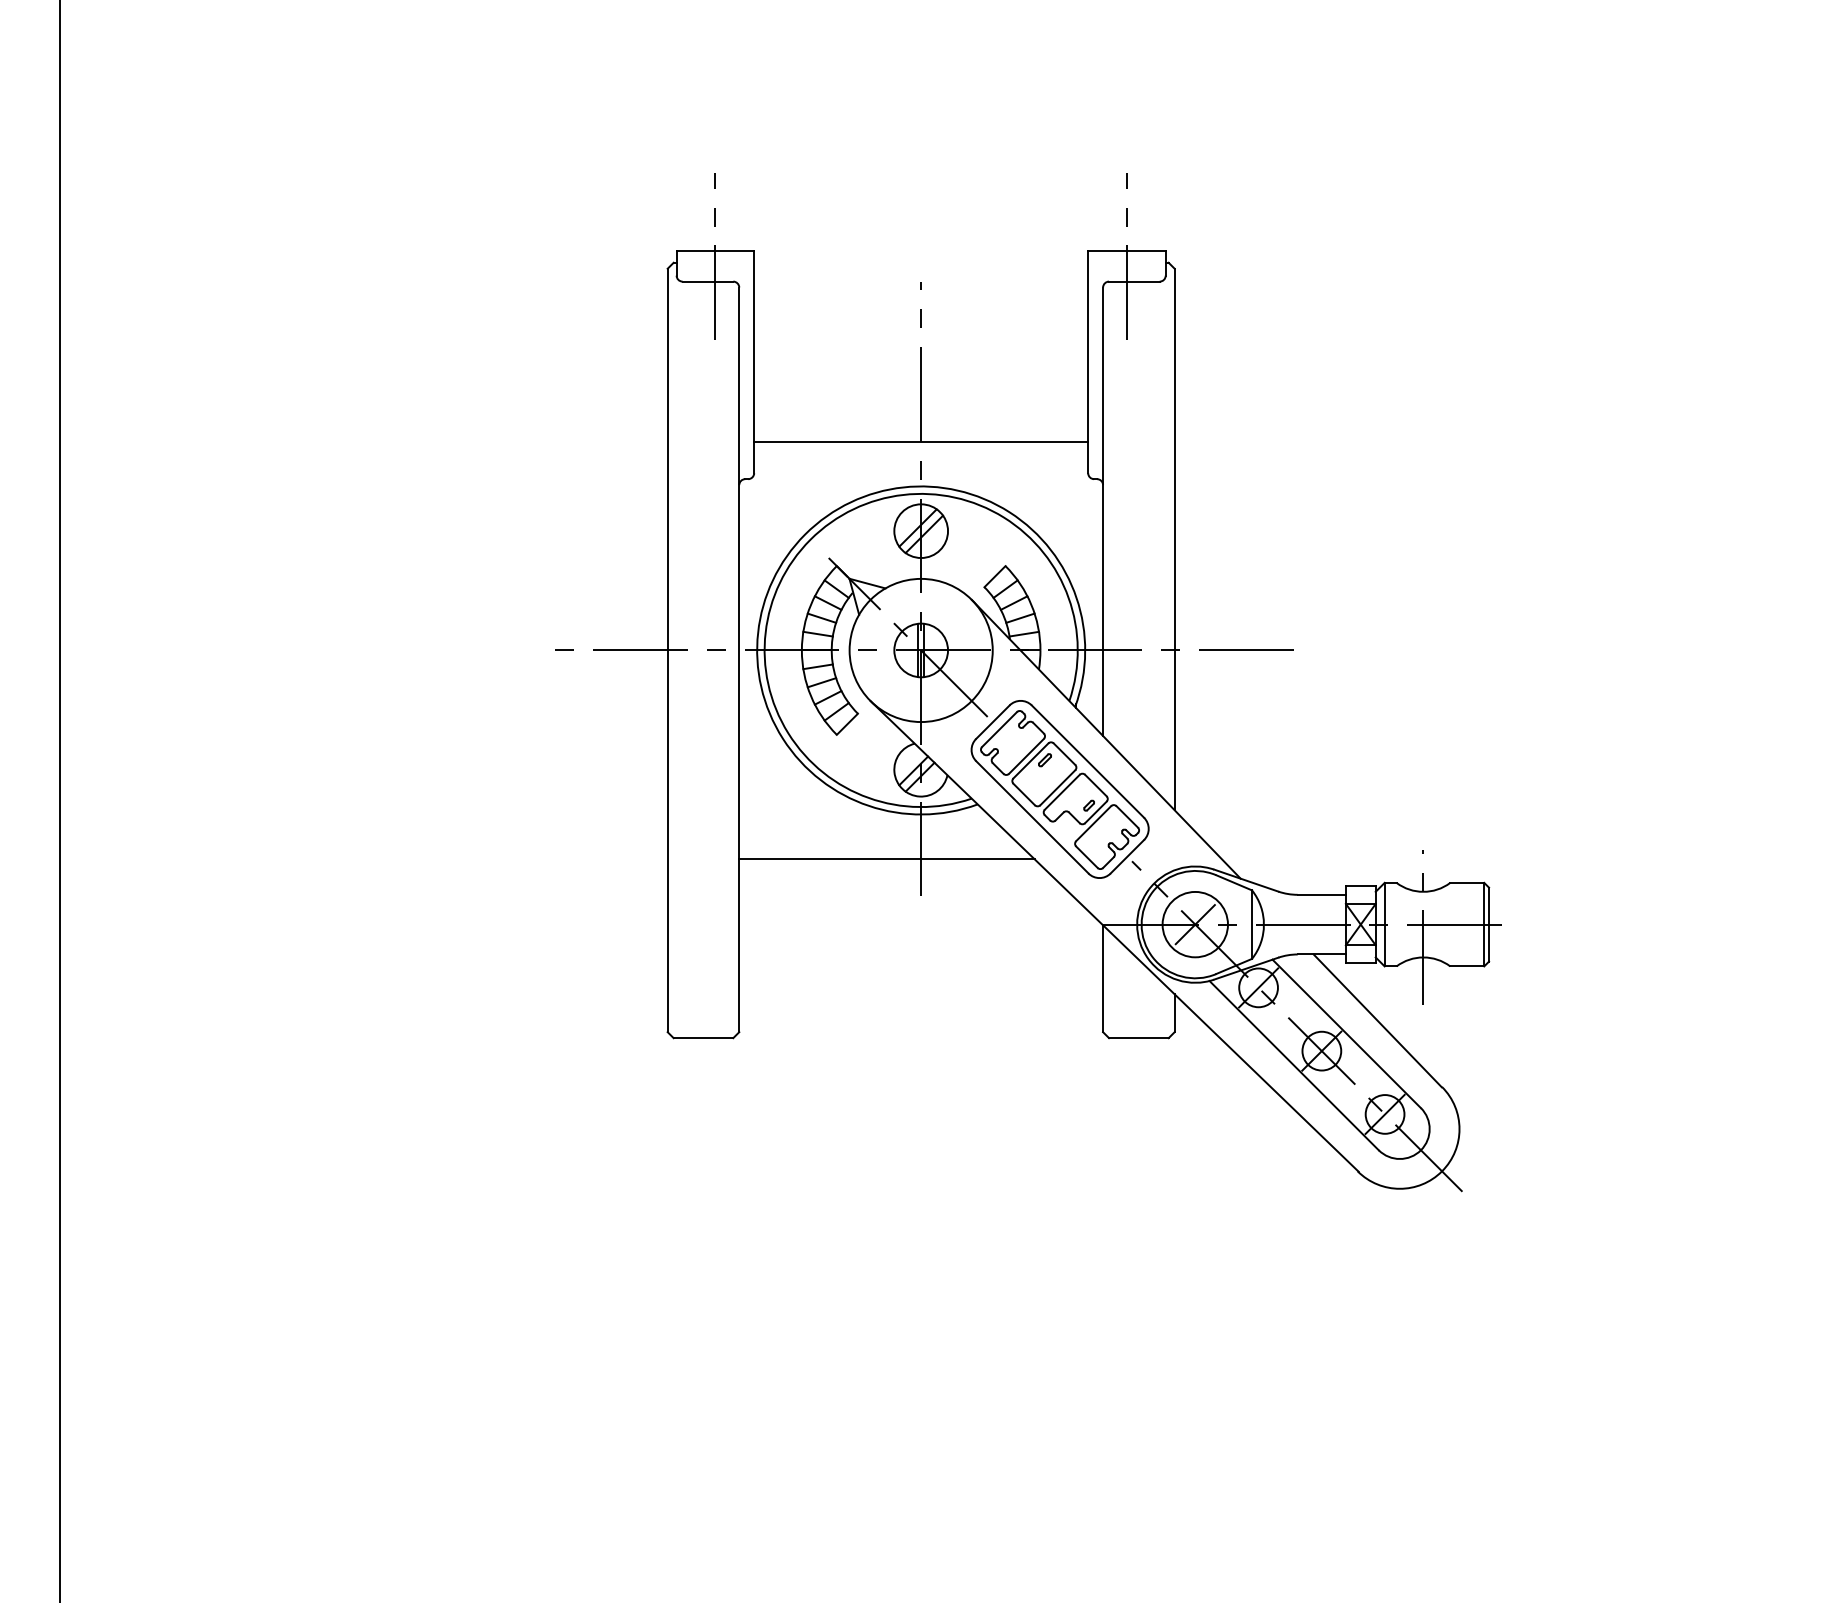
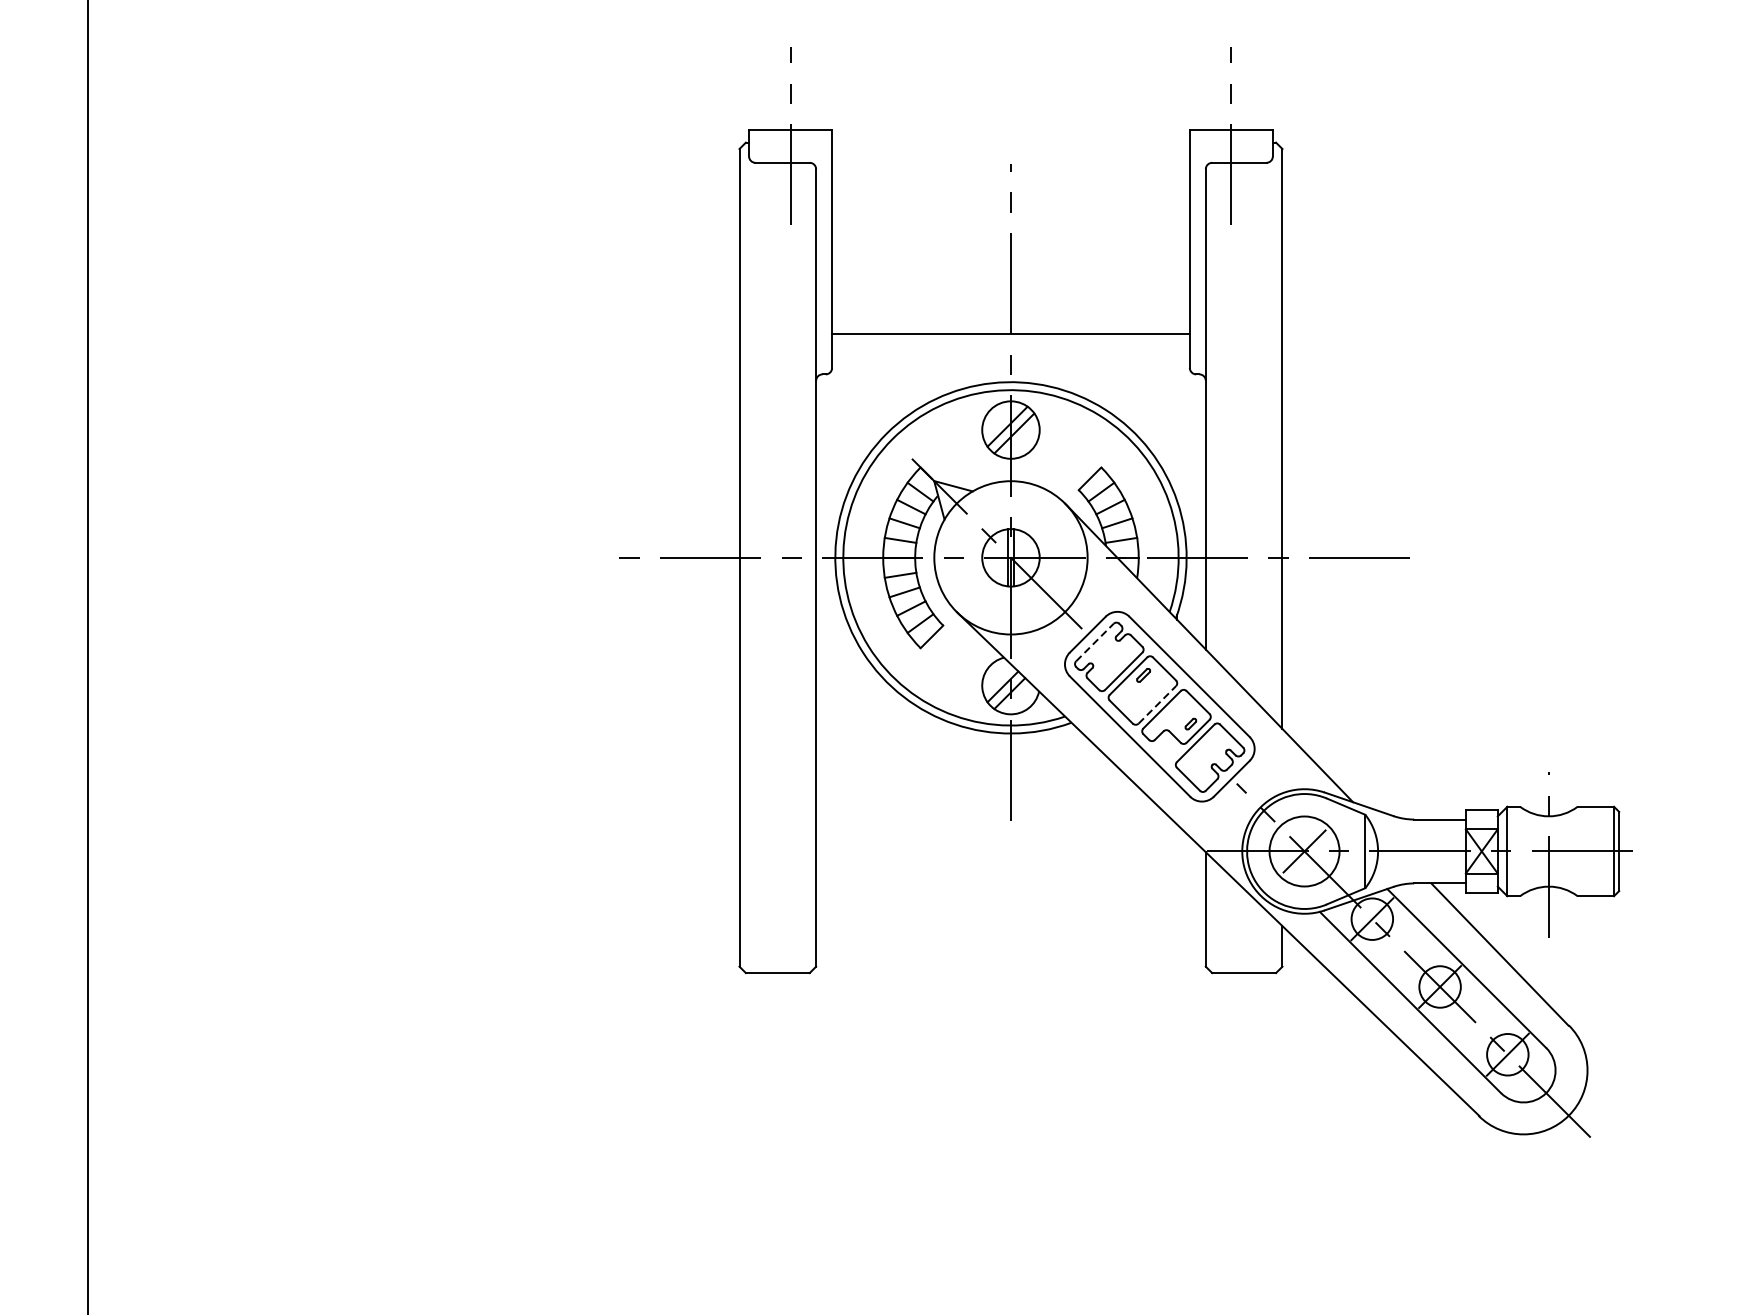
line: (999, 729) -> (1094, 642), solid -> dashed
line: (1057, 787) -> (1156, 704), solid -> dashed
line: (886, 859) -> (973, 781), removed

